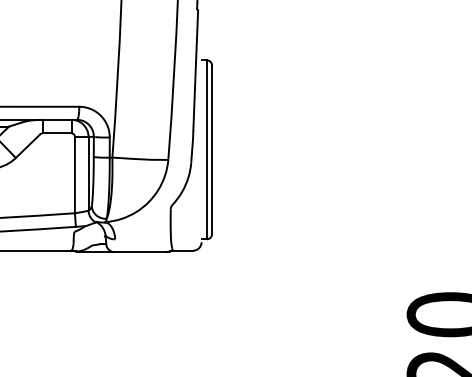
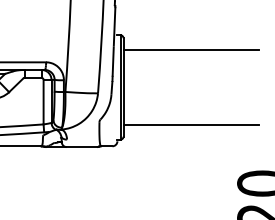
line: (326, 86) -> (190, 50), added
line: (326, 213) -> (190, 124), added

